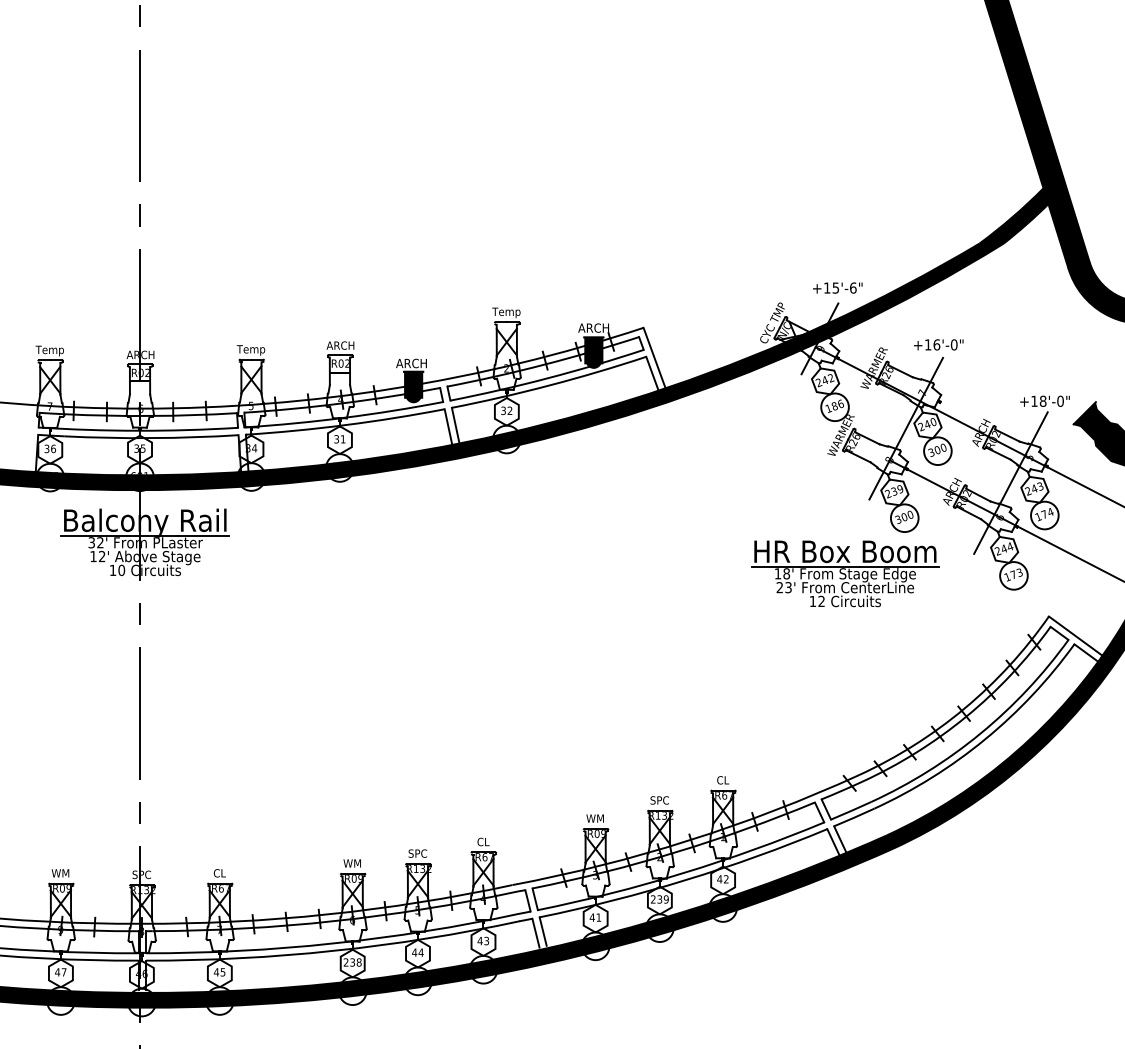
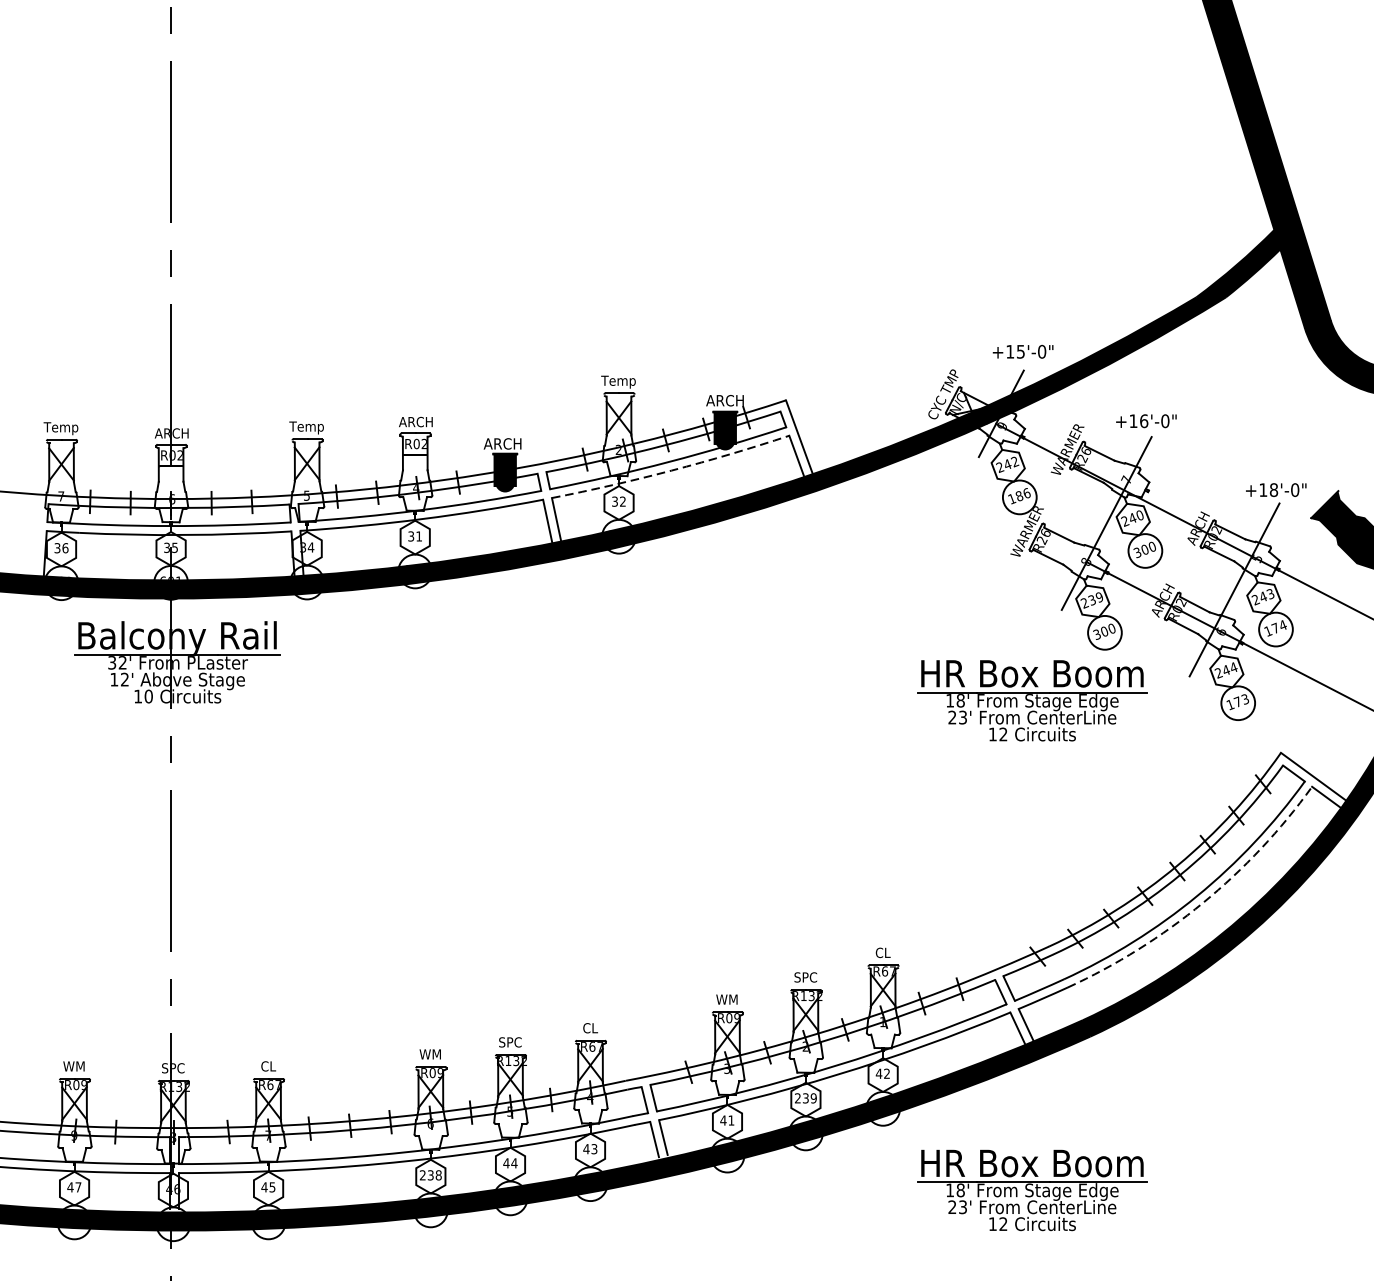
text: (853, 287) -> (1042, 351), +15'-6" -> +15'-0"
arc: (549, 385) -> (671, 470), solid -> dashed
arc: (985, 739) -> (1203, 903), solid -> dashed
part: (845, 974) -> (1032, 1189), added

